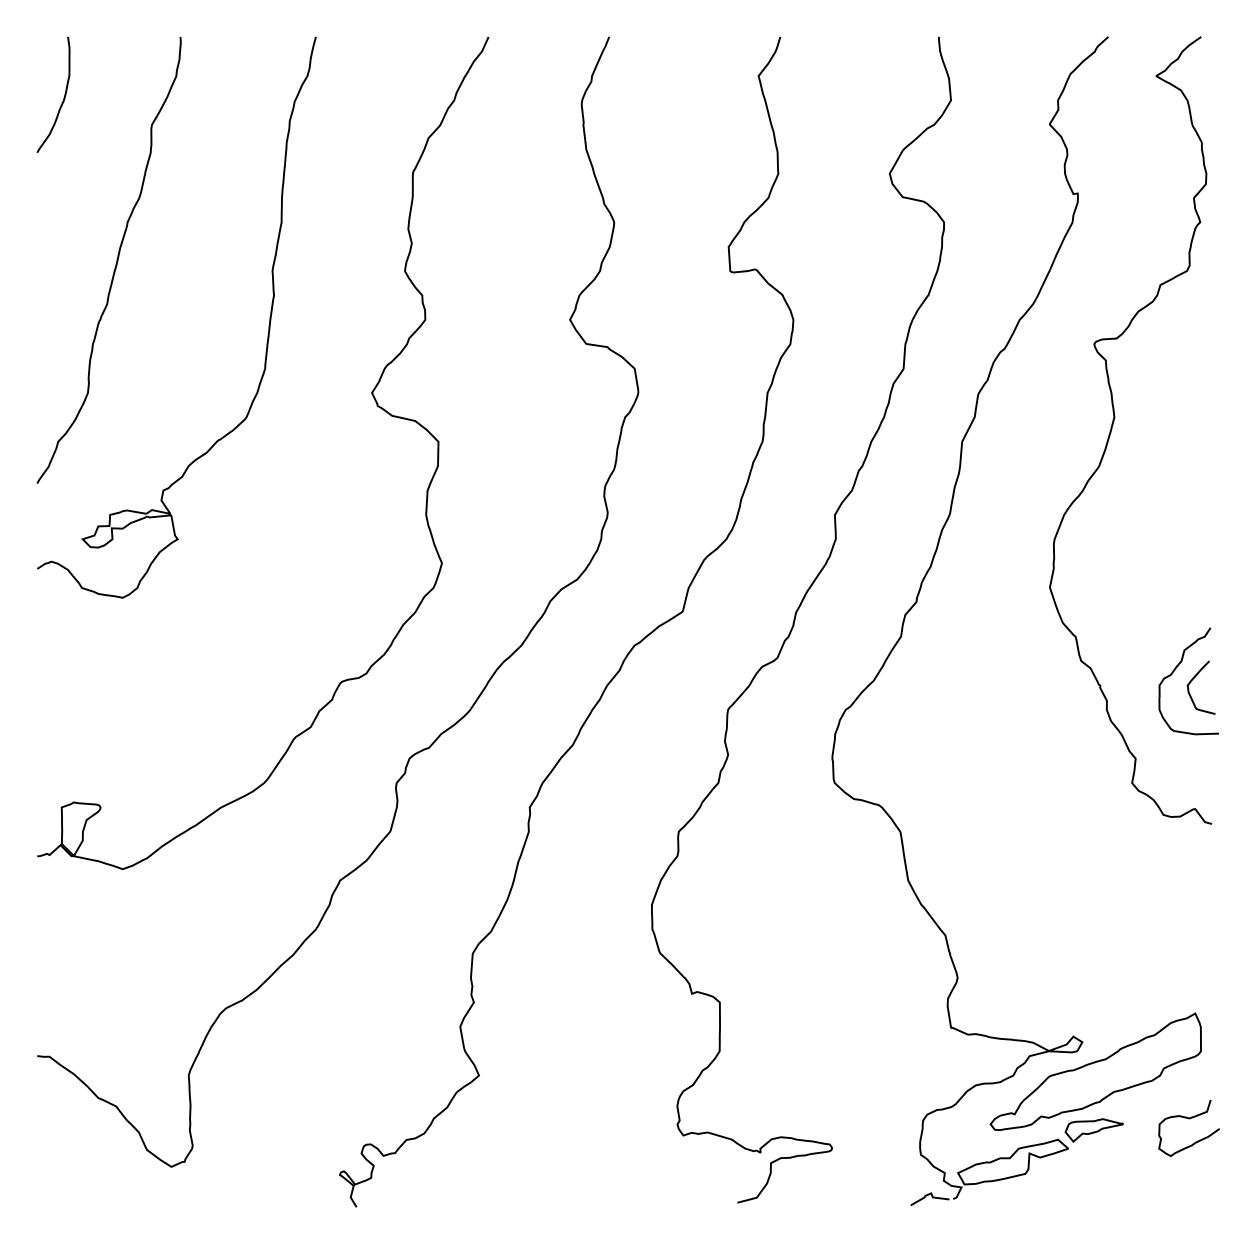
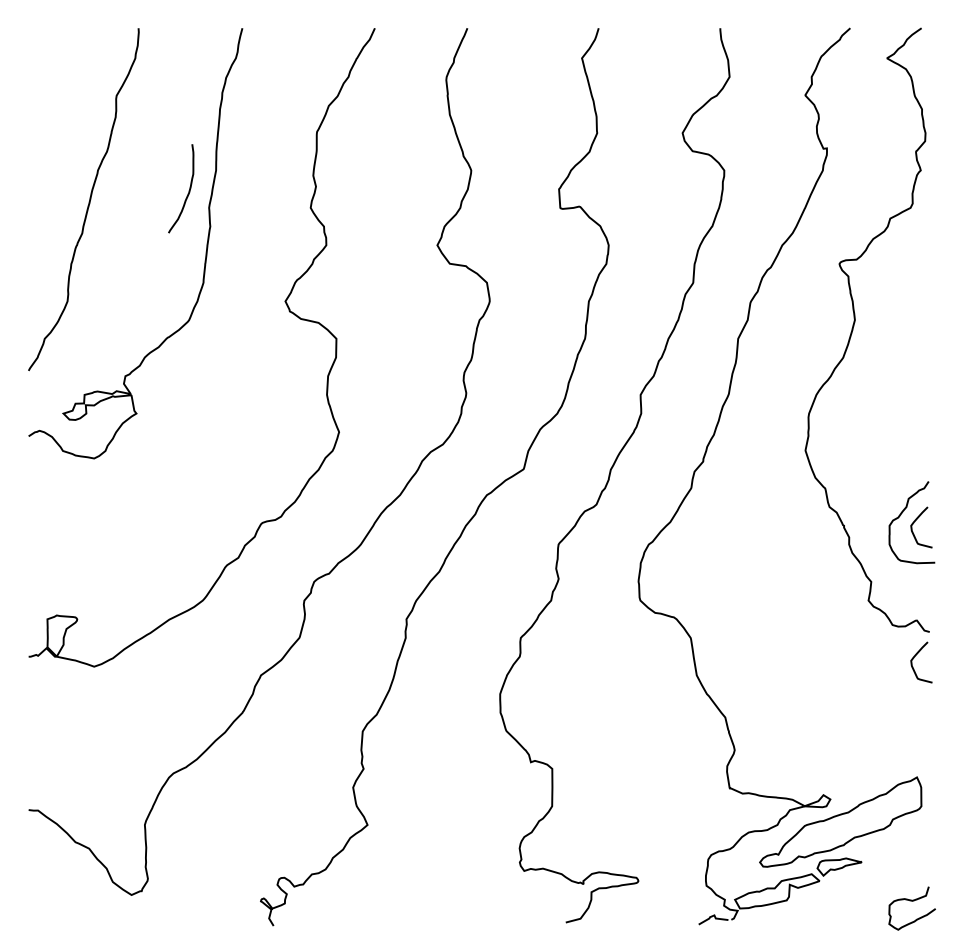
curve: (63, 97) -> (188, 190), moved
curve: (1192, 858) -> (914, 658), added
curve: (1188, 1119) -> (911, 901), moved

